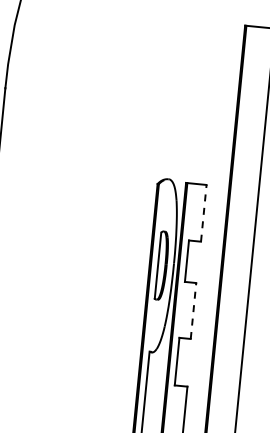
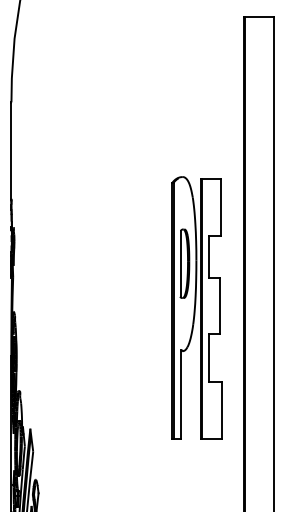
line: (204, 213) -> (221, 207), dashed -> solid
line: (193, 310) -> (220, 305), dashed -> solid

